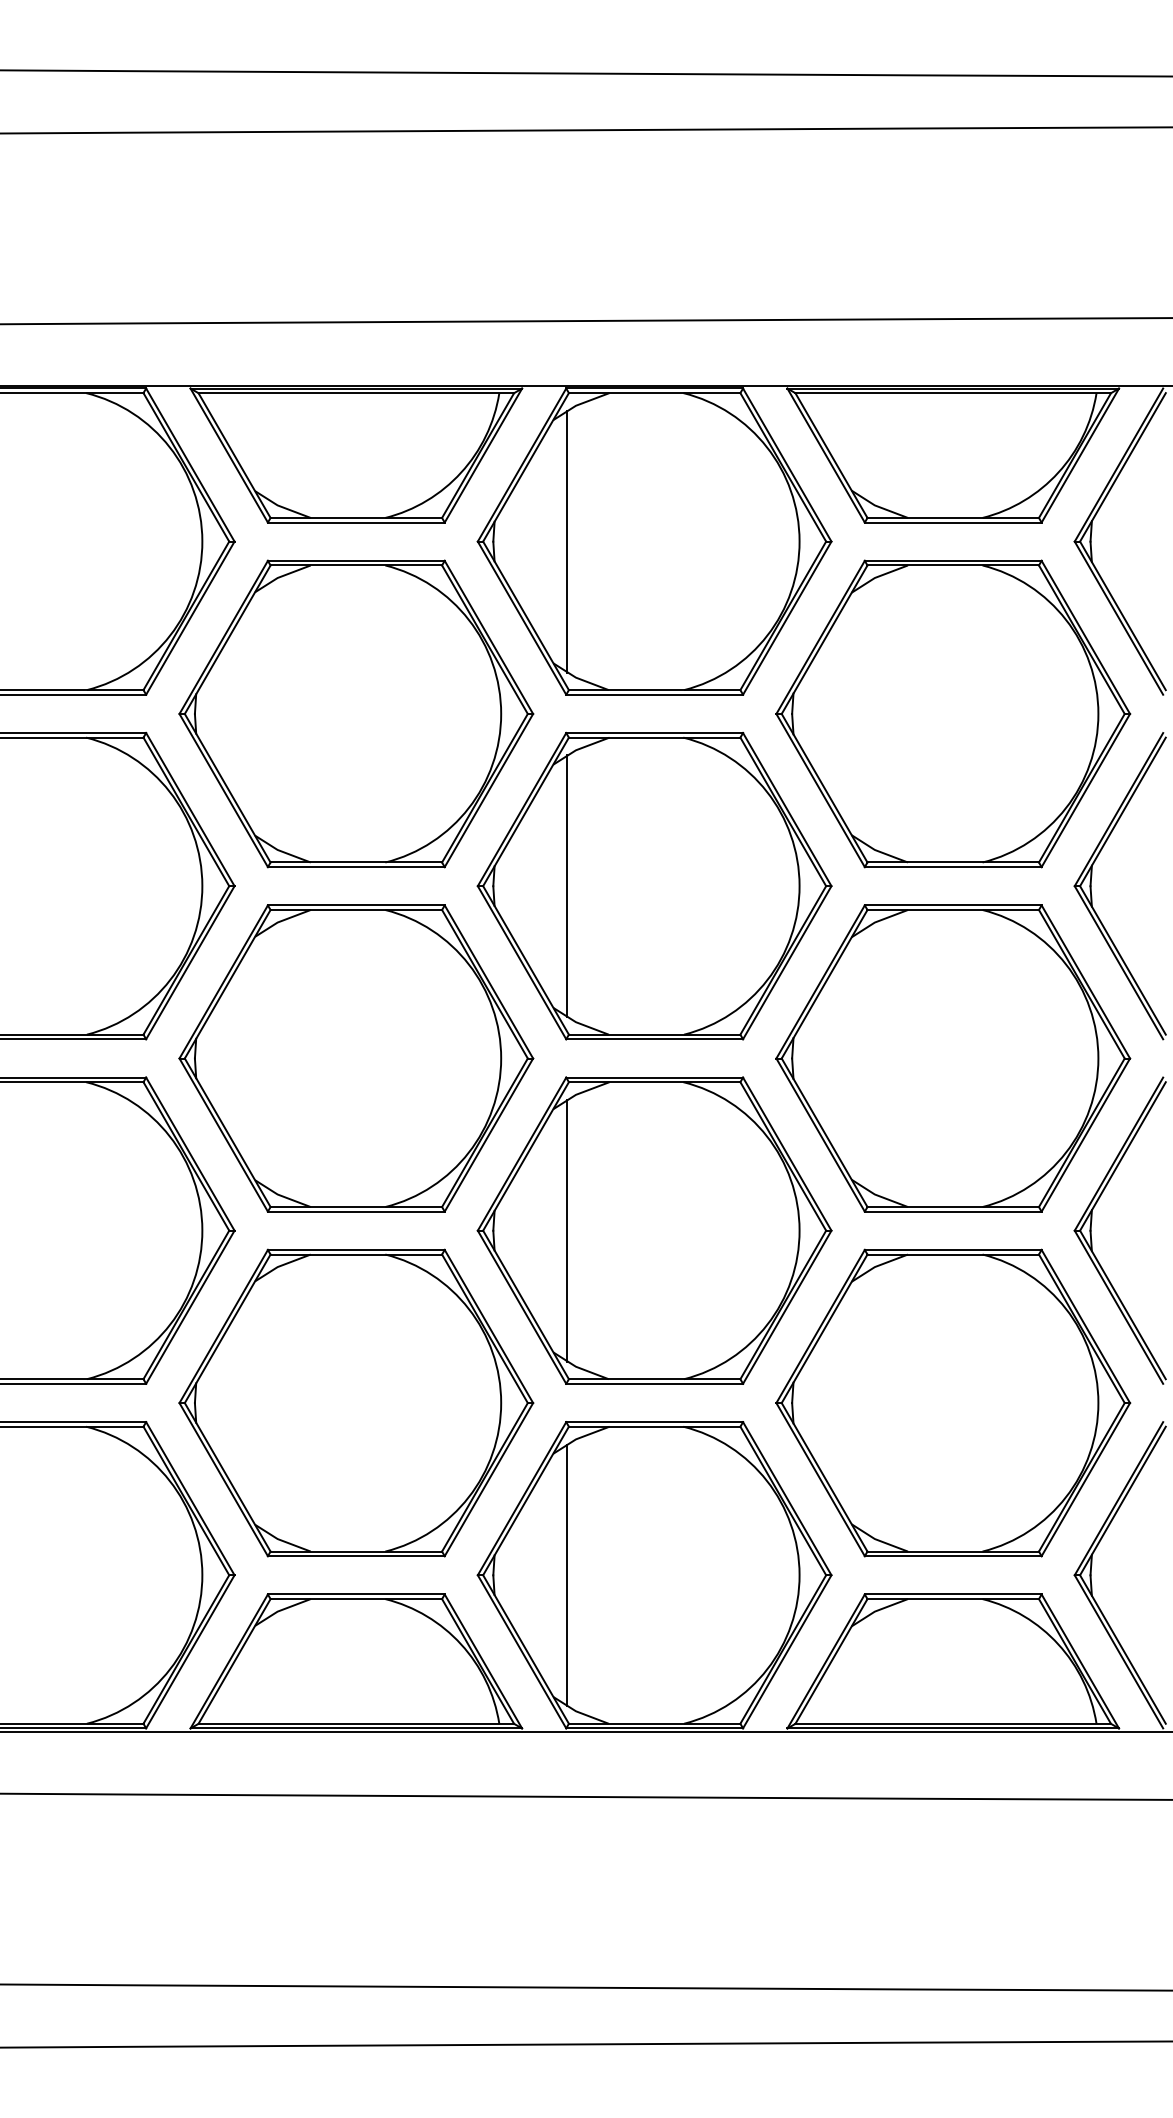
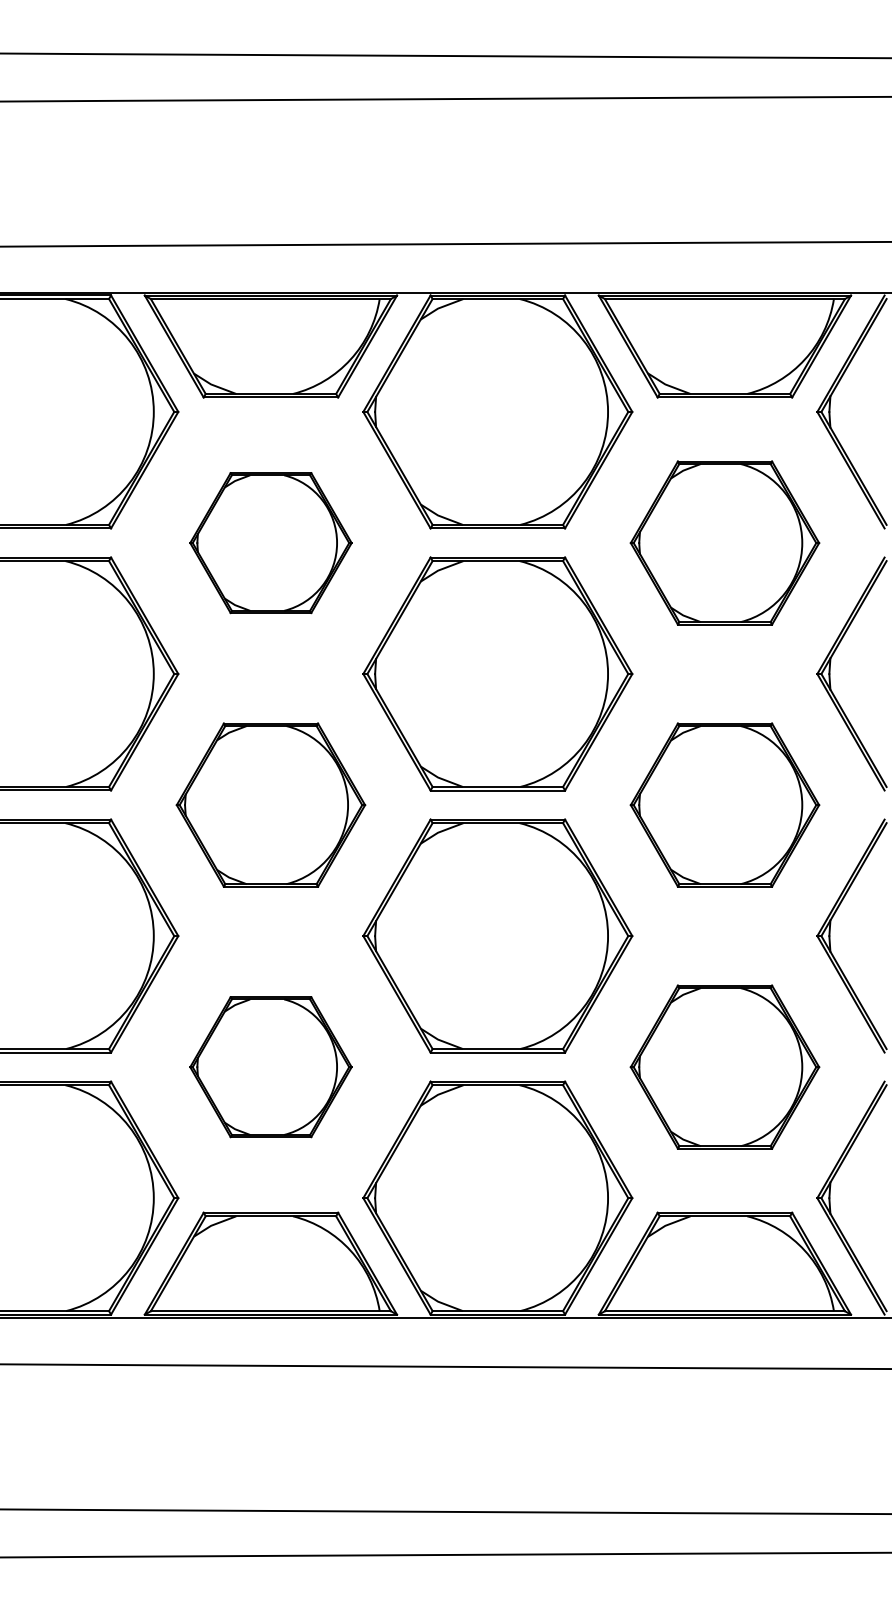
line: (566, 541) -> (430, 411), removed
part: (356, 713) -> (271, 542), size x0.6
part: (953, 713) -> (725, 542), size x0.7
line: (566, 886) -> (430, 674), removed
part: (356, 1058) -> (271, 805), size x0.7
part: (953, 1058) -> (725, 805), size x0.7
line: (566, 1230) -> (430, 935), removed
part: (356, 1402) -> (271, 1066), size x0.6
part: (953, 1402) -> (725, 1066), size x0.7
line: (566, 1575) -> (430, 1198), removed

